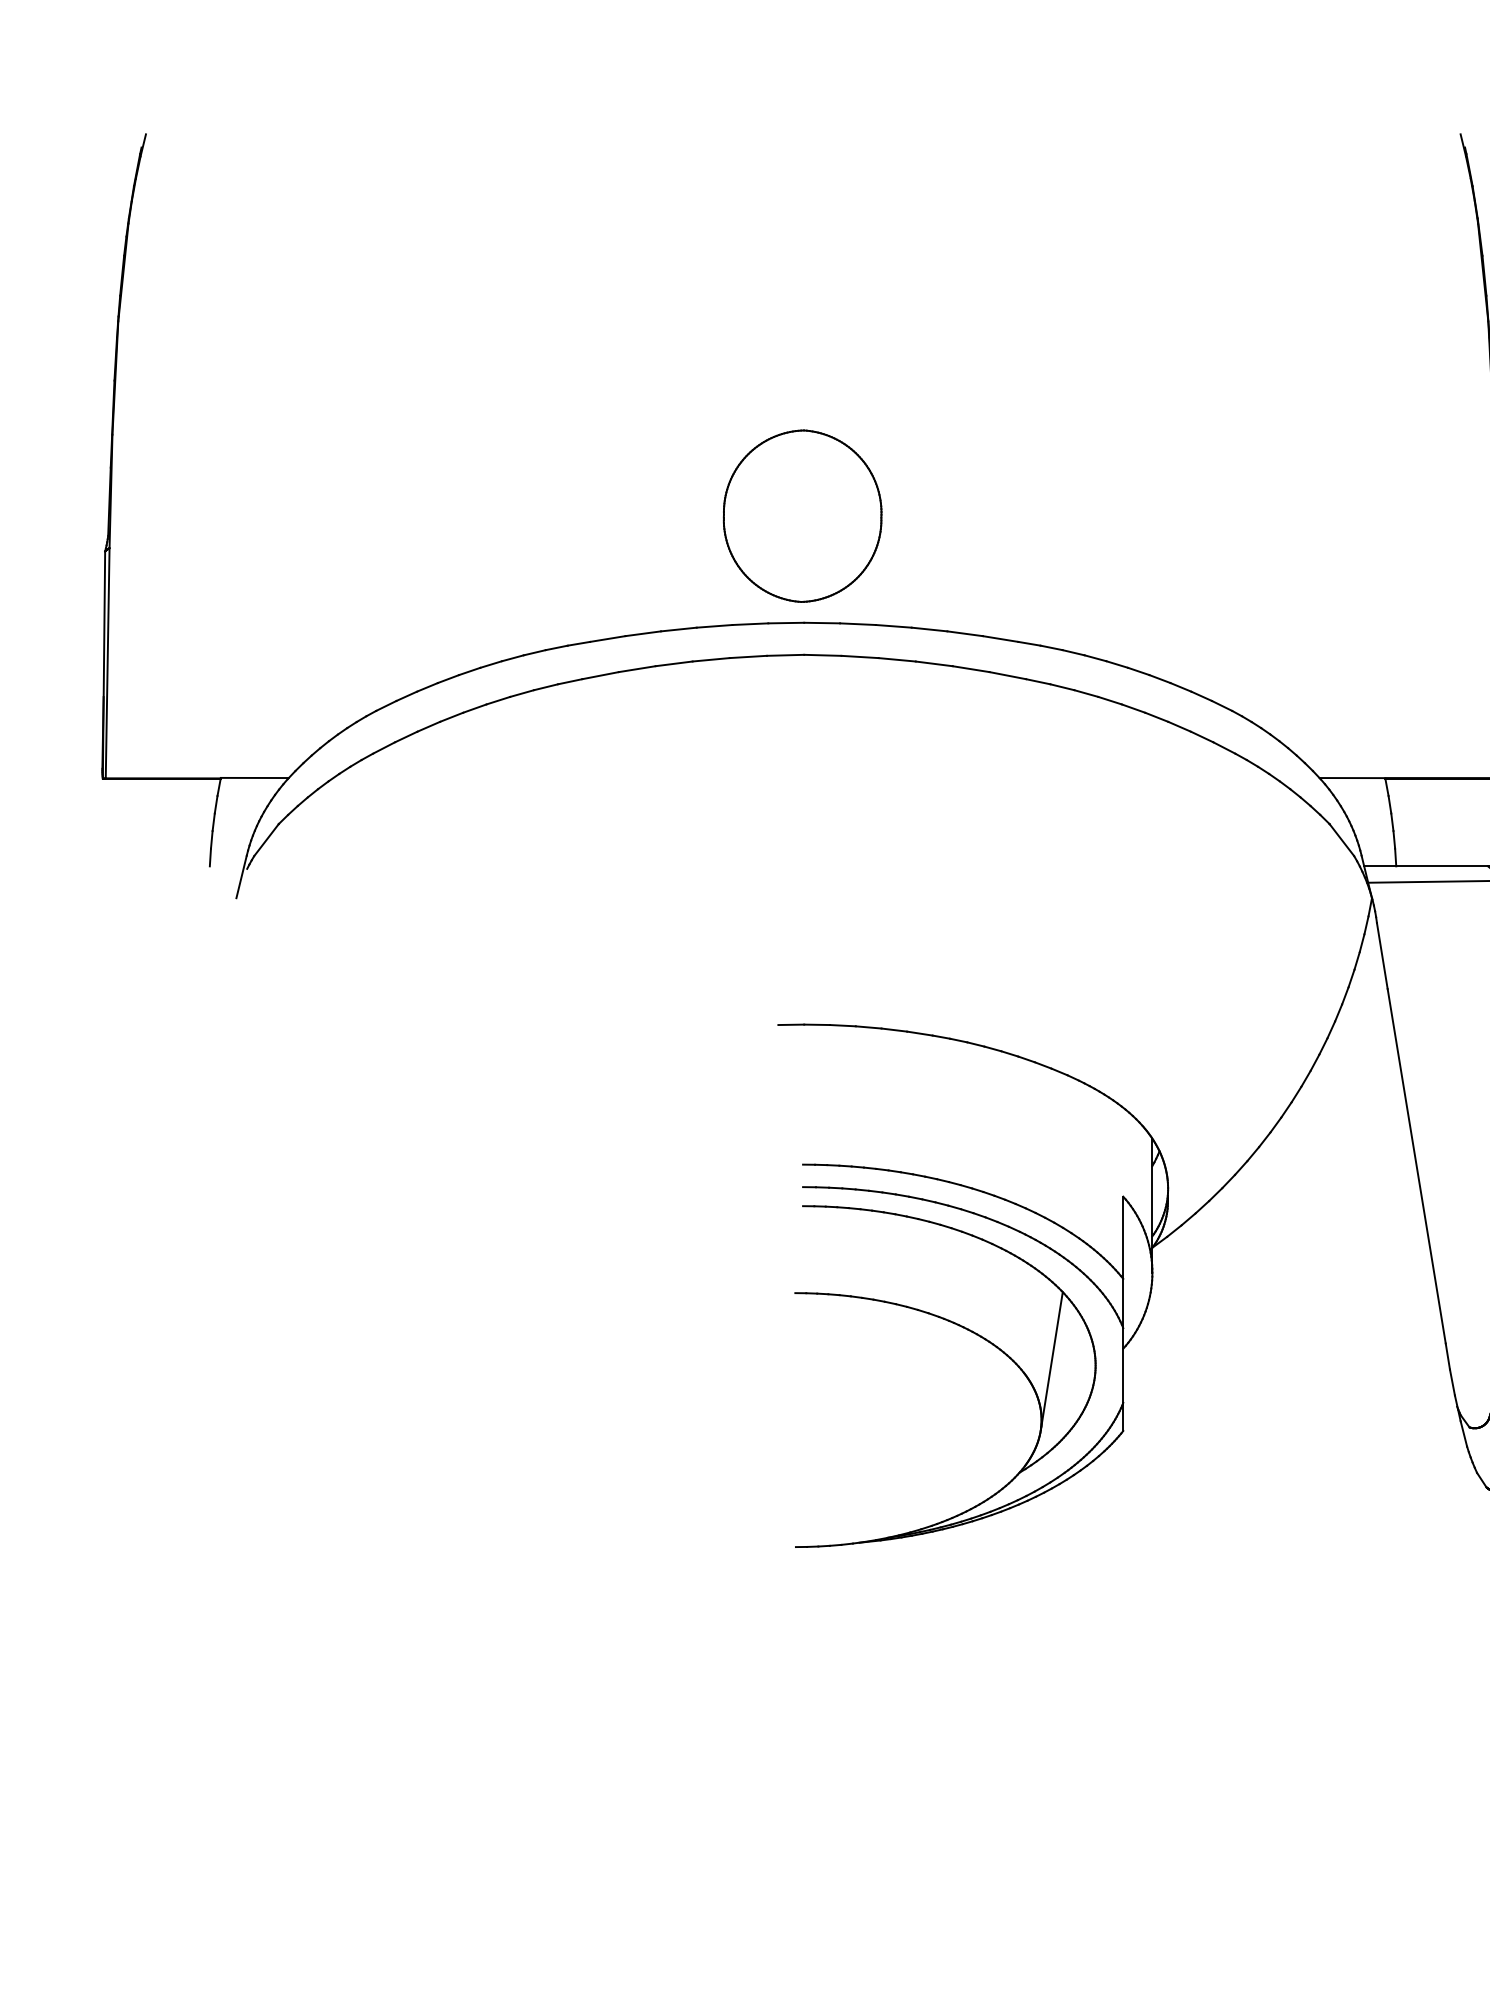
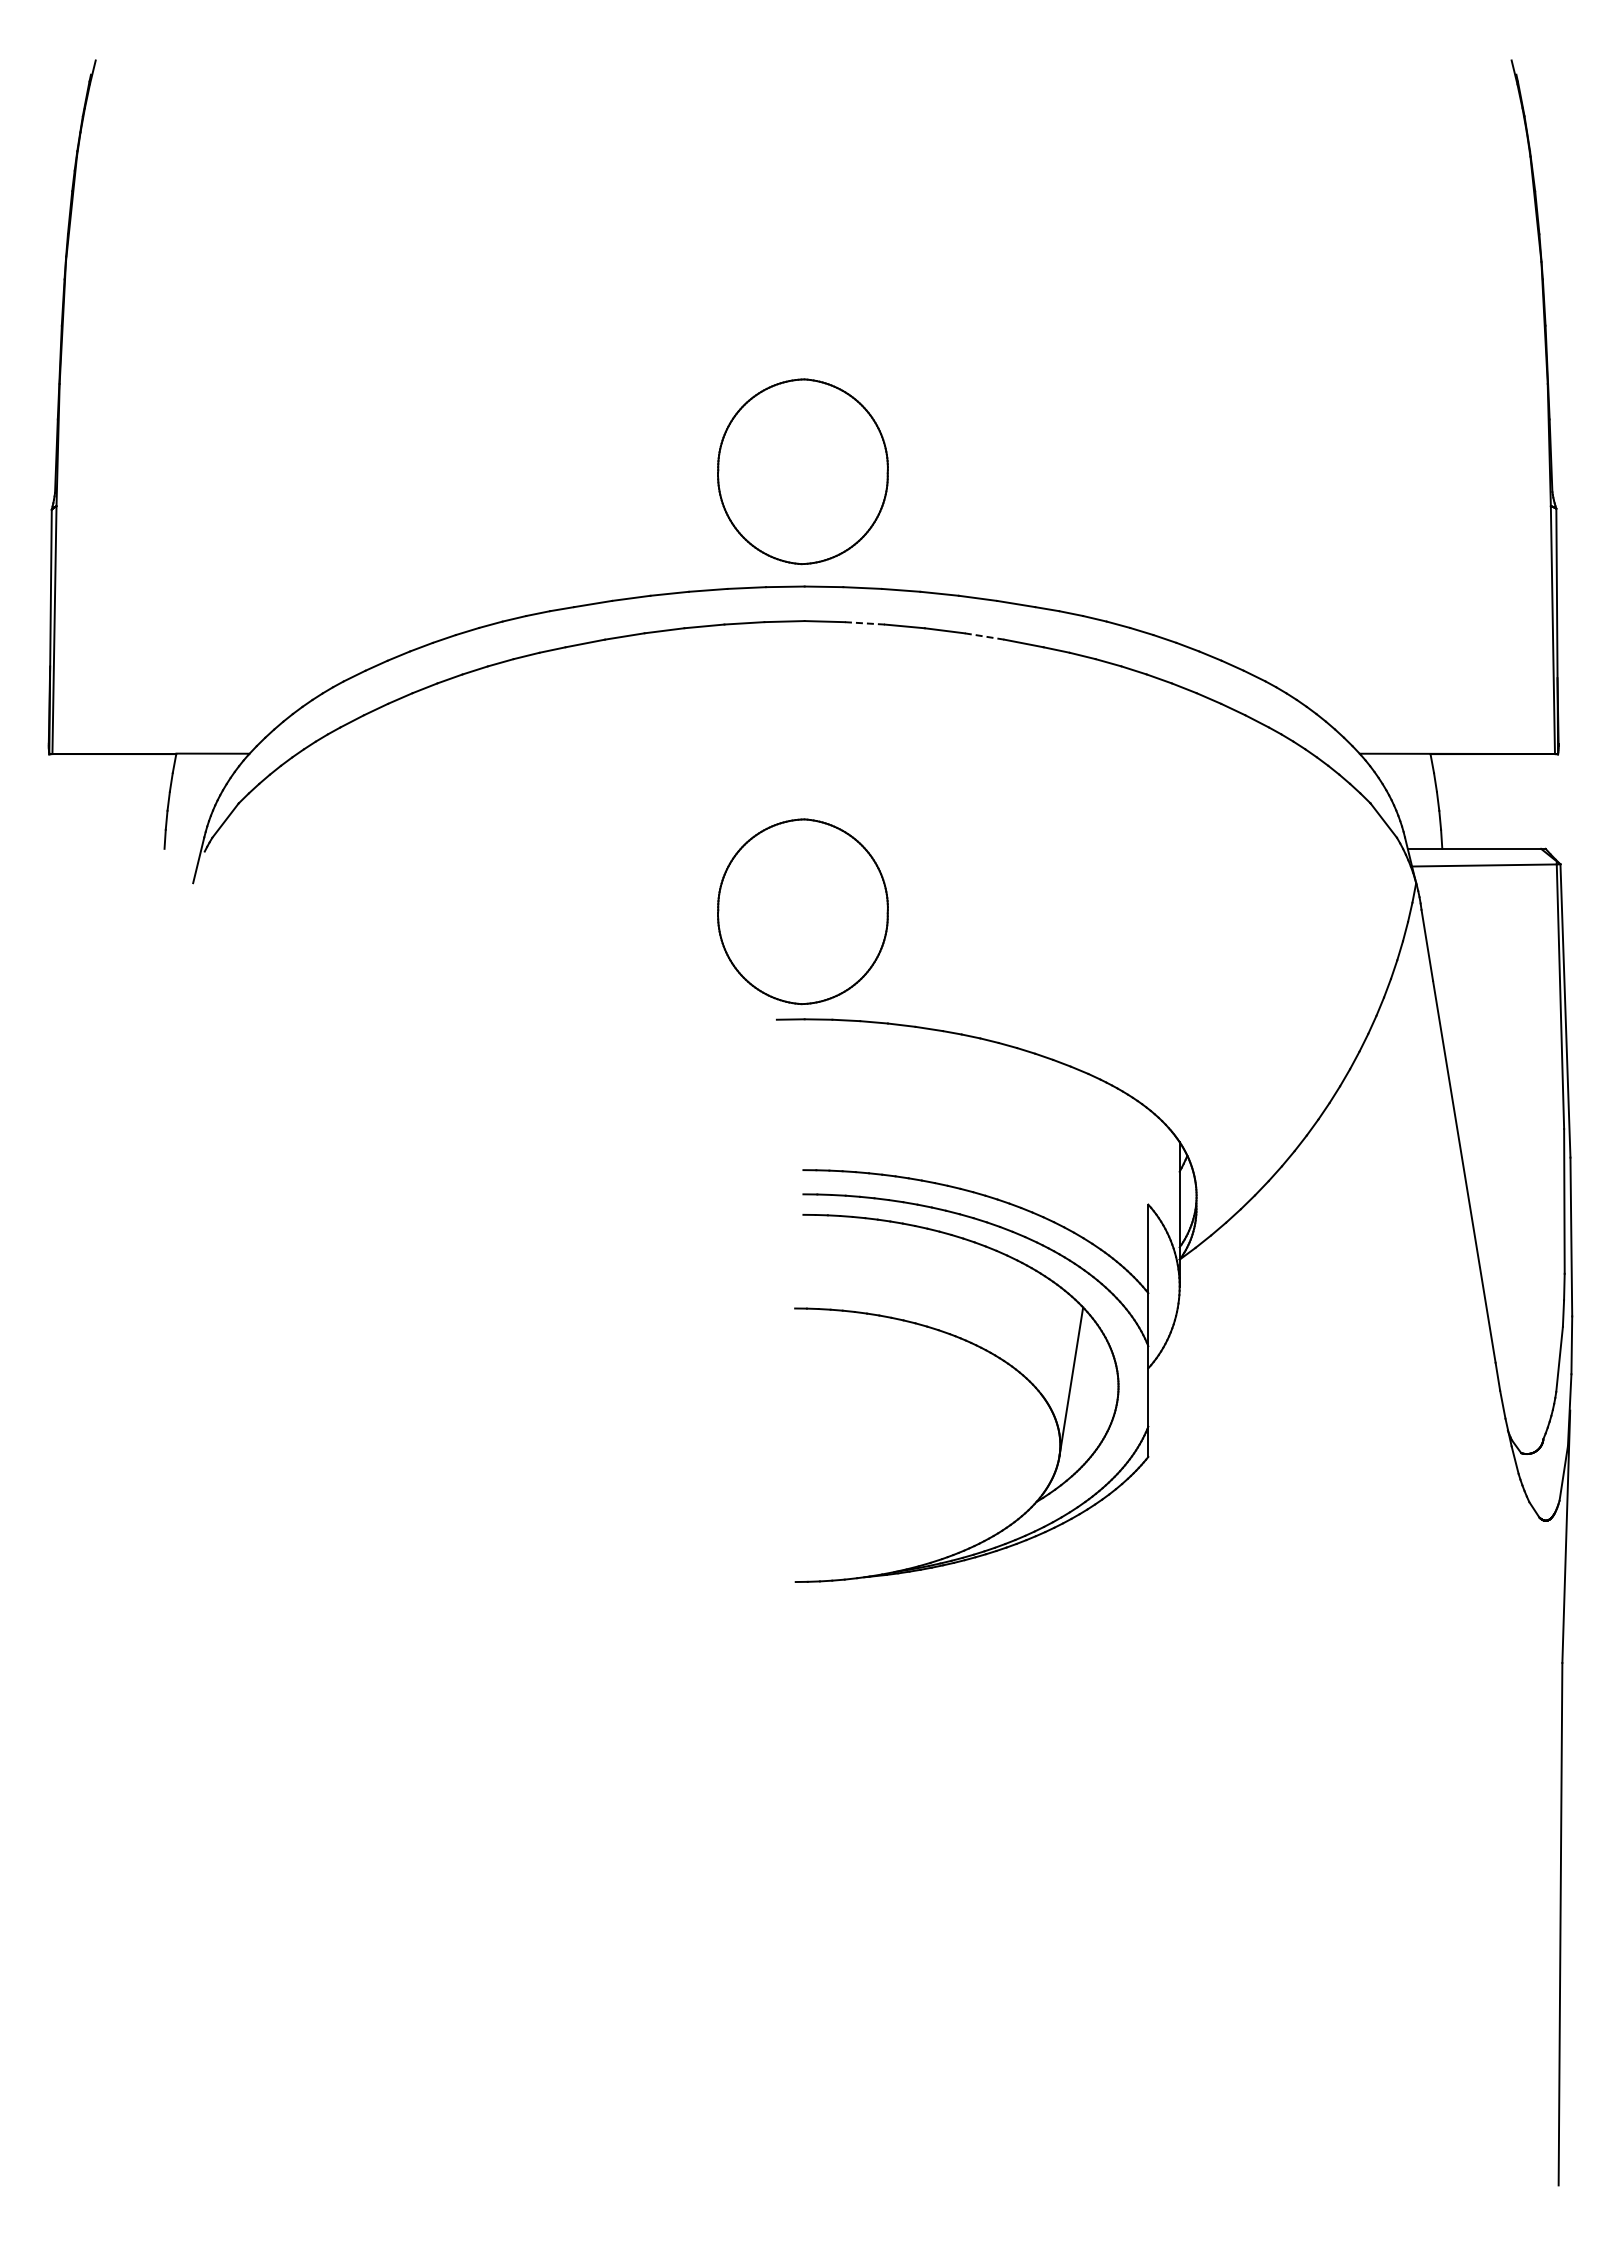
line: (859, 657) -> (864, 623), solid -> dashed
line: (971, 669) -> (984, 636), solid -> dashed
part: (802, 924) -> (802, 911), added

